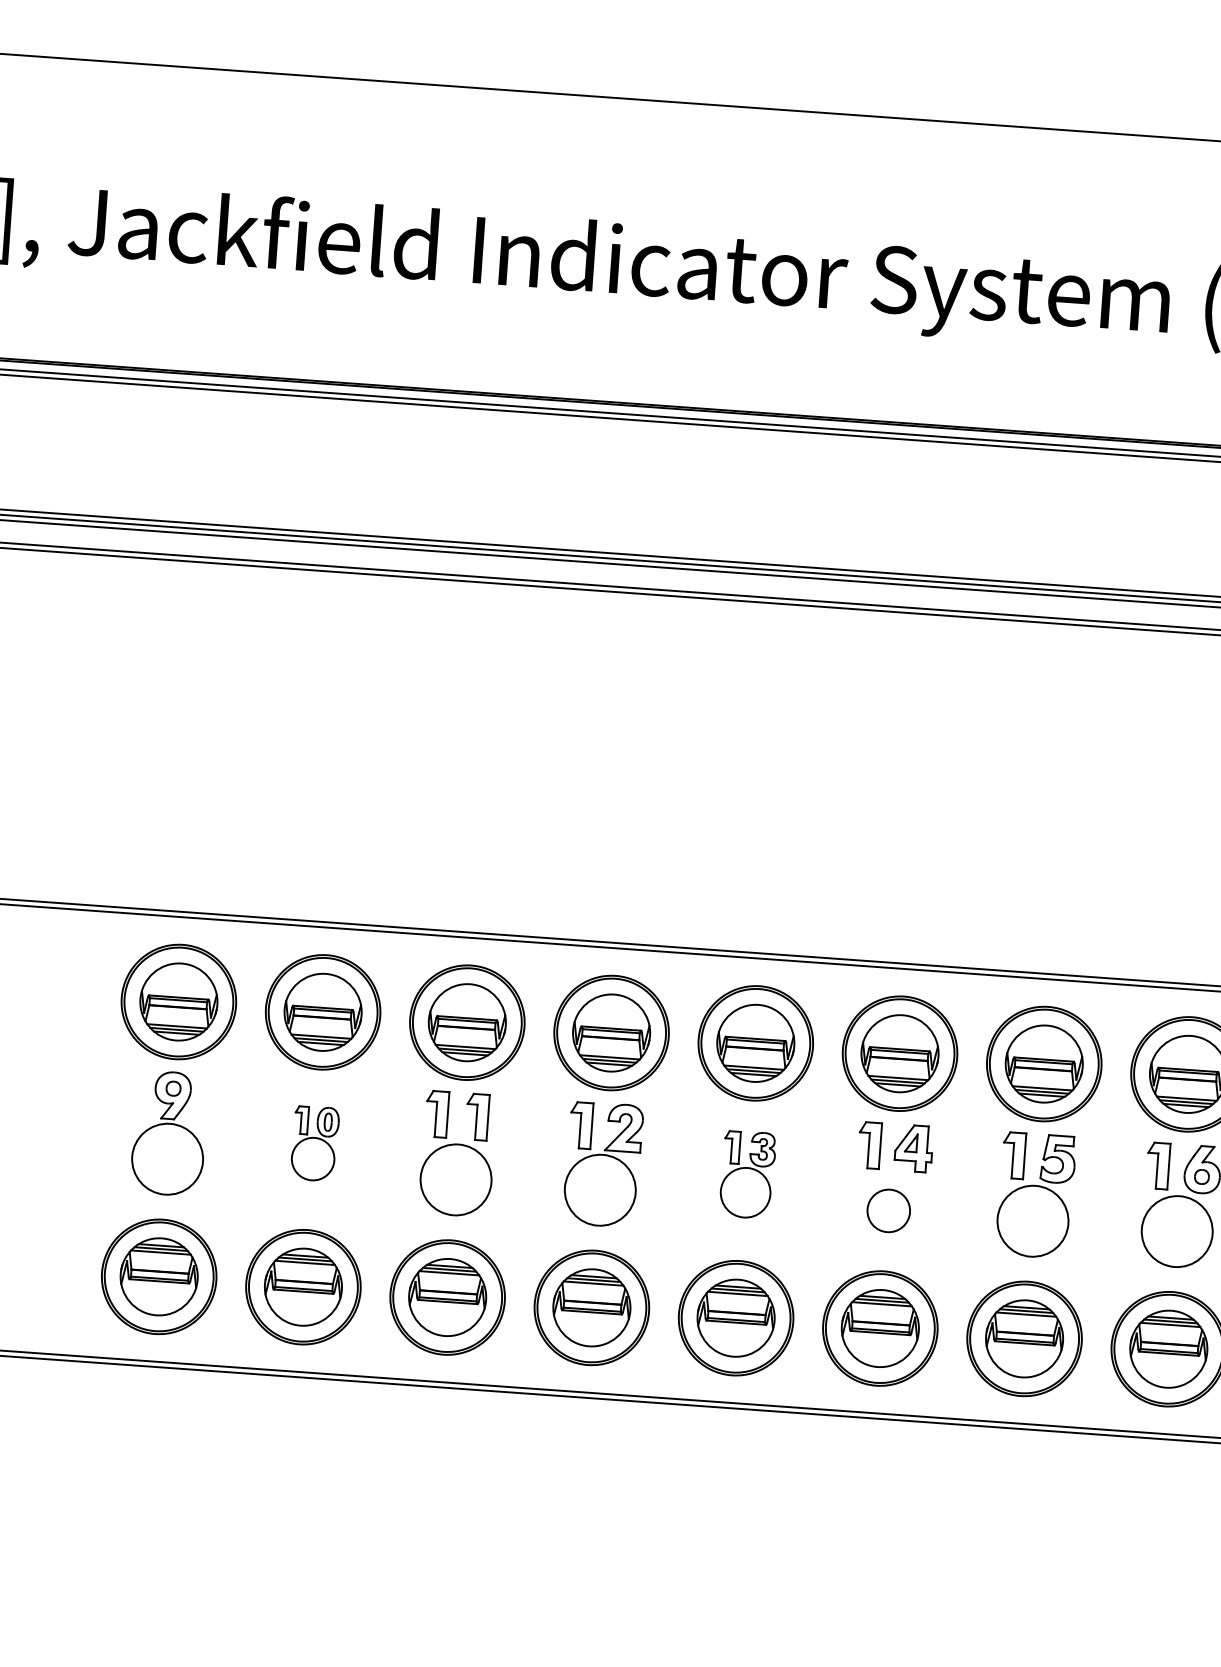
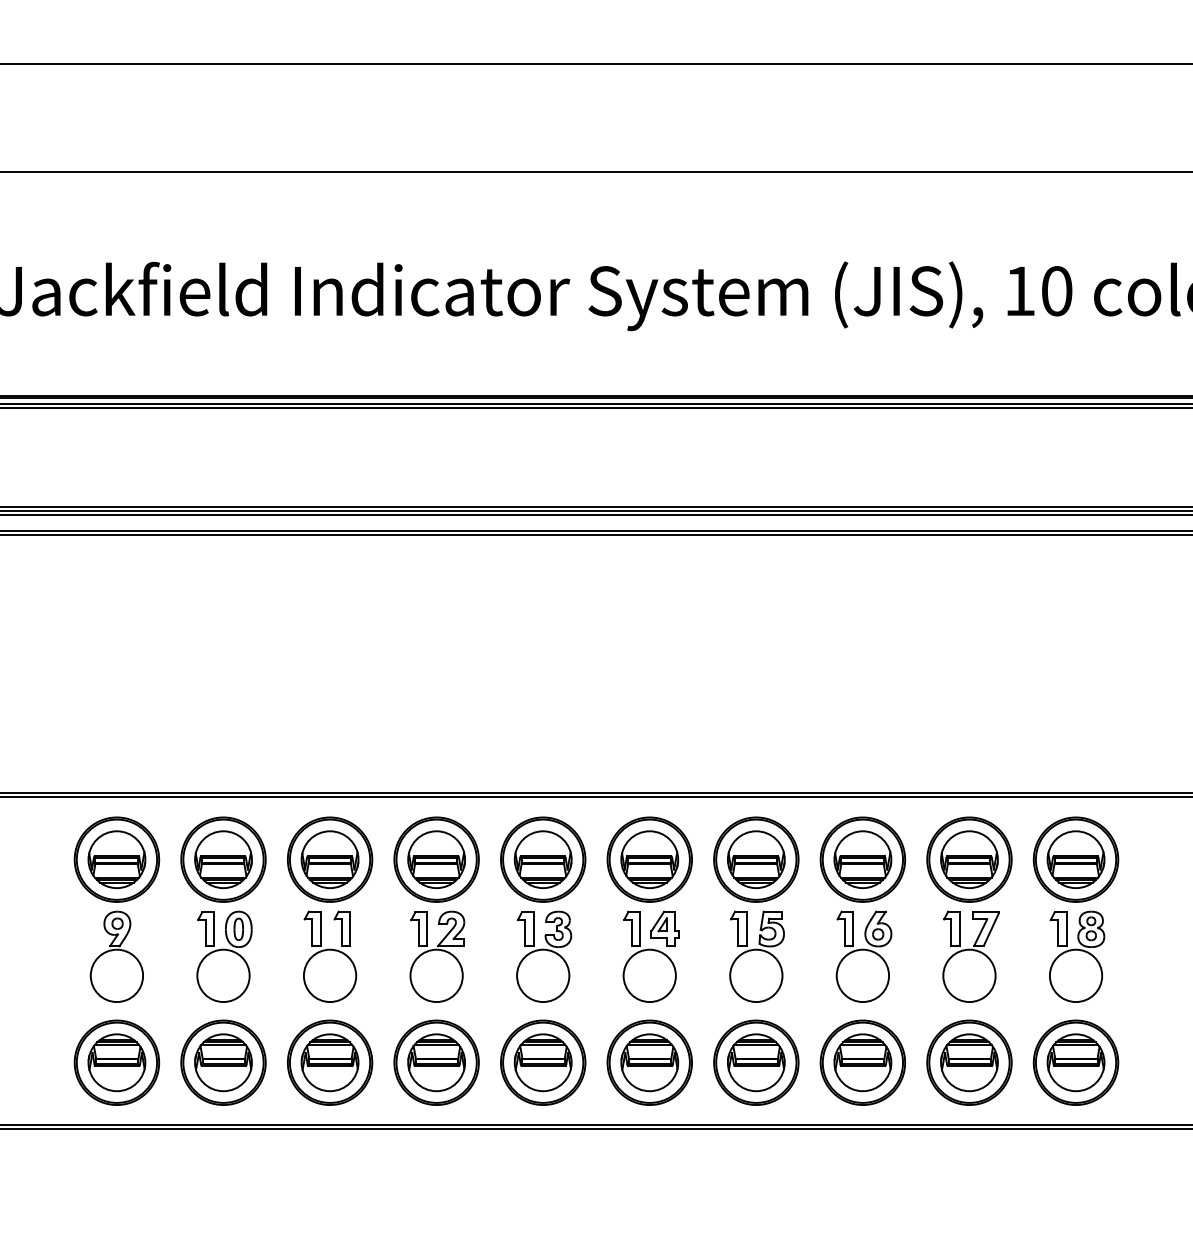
part: (315, 1143) -> (224, 956), size x1.67
part: (748, 1174) -> (544, 956), size x1.43
circle: (888, 1210) -> (649, 975), size x1.67

